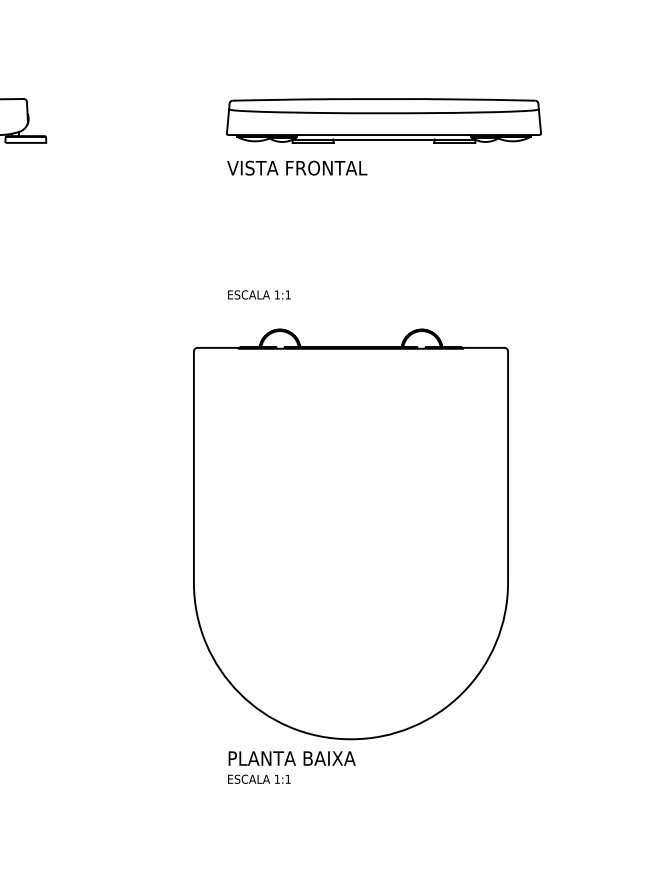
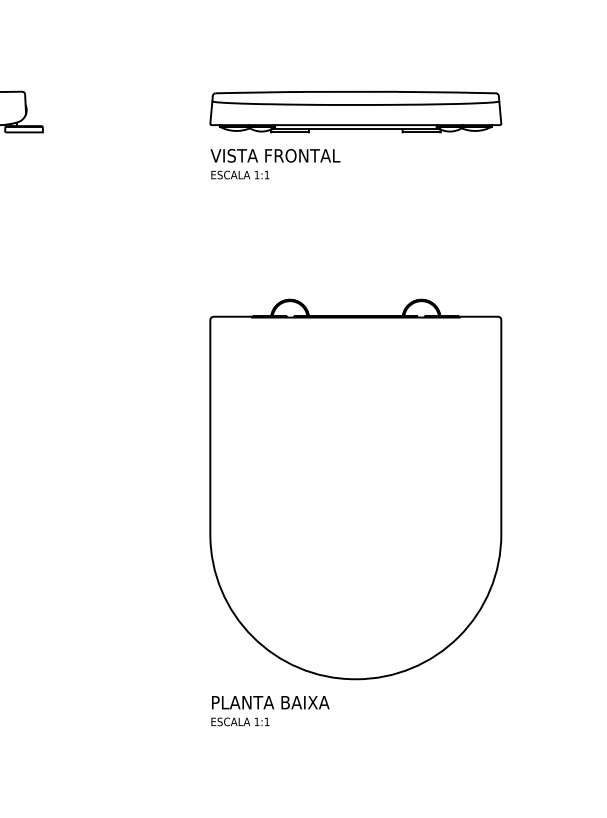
text: (259, 294) -> (240, 174), moved
part: (350, 534) -> (355, 489), moved

